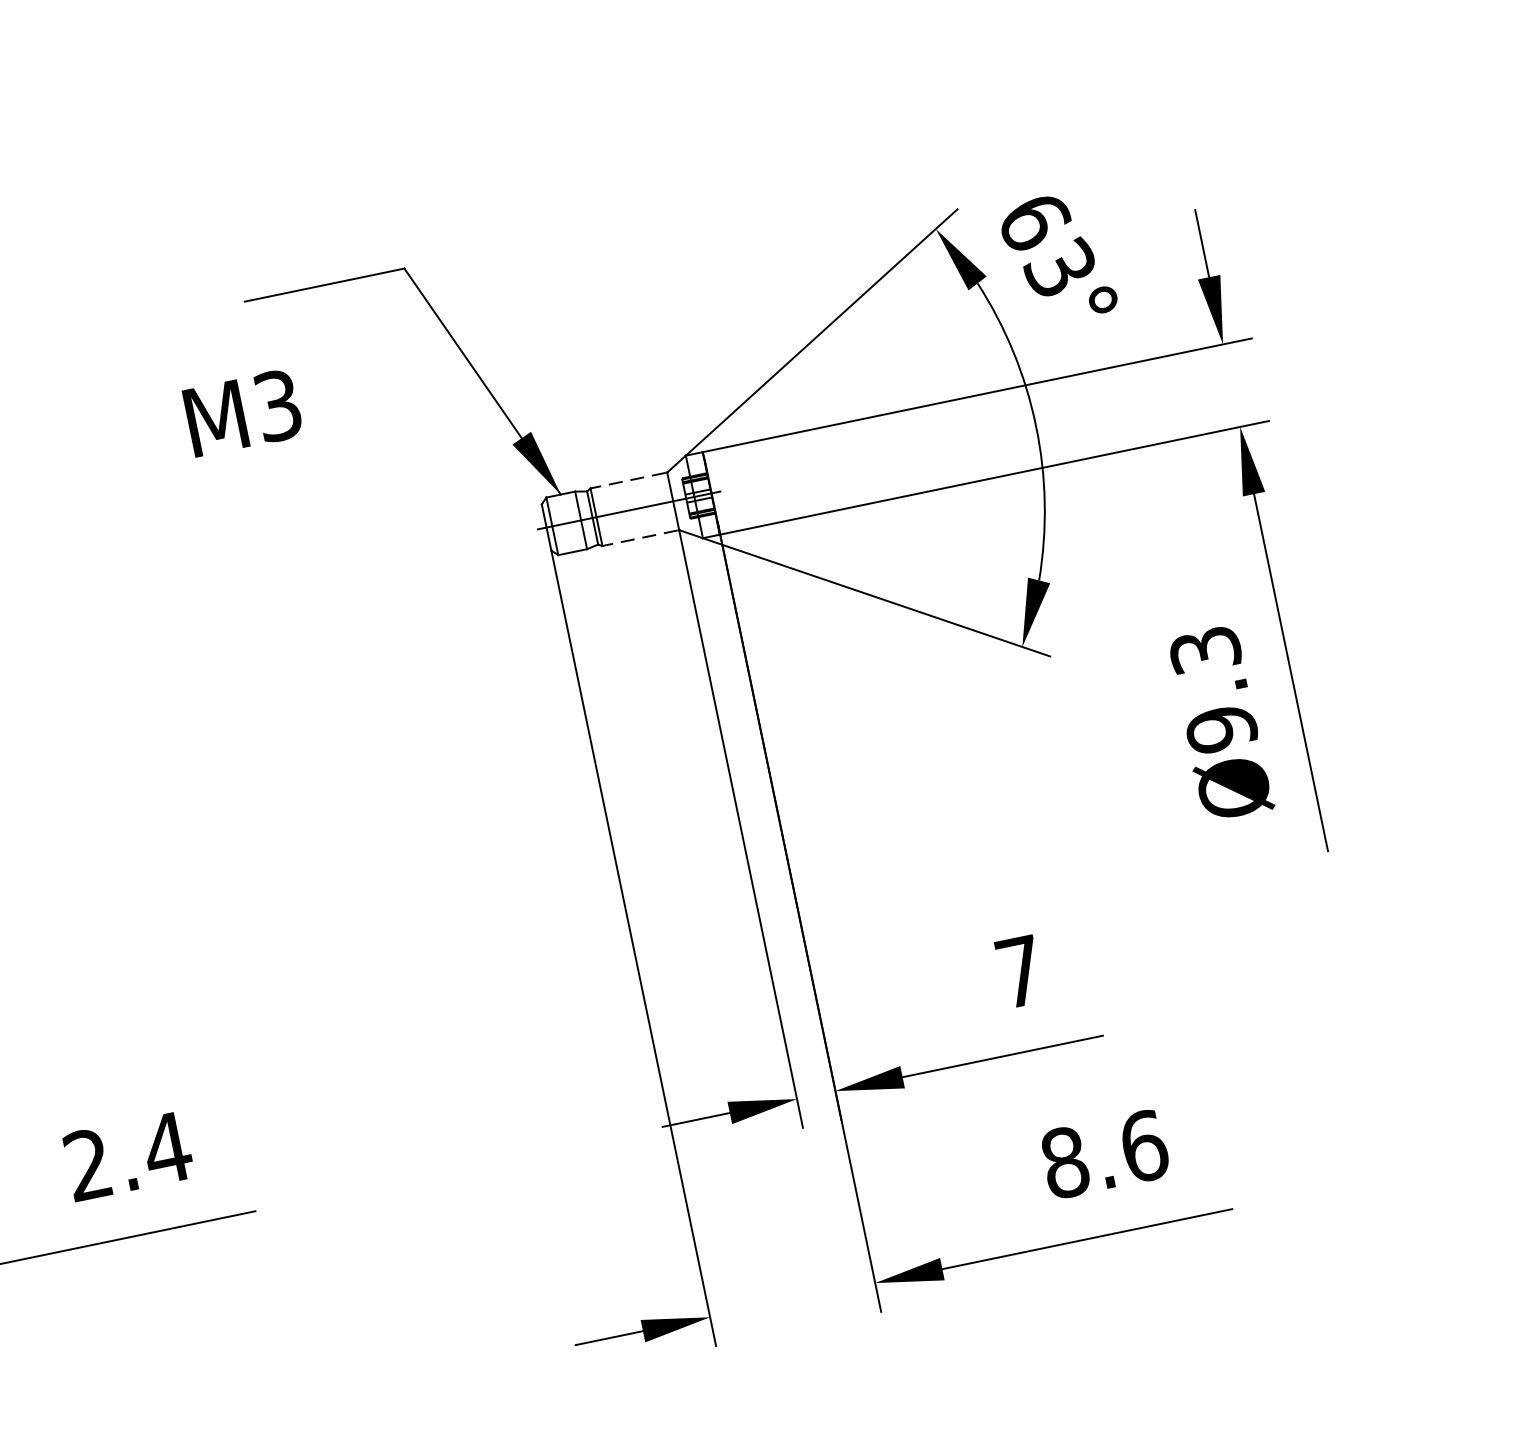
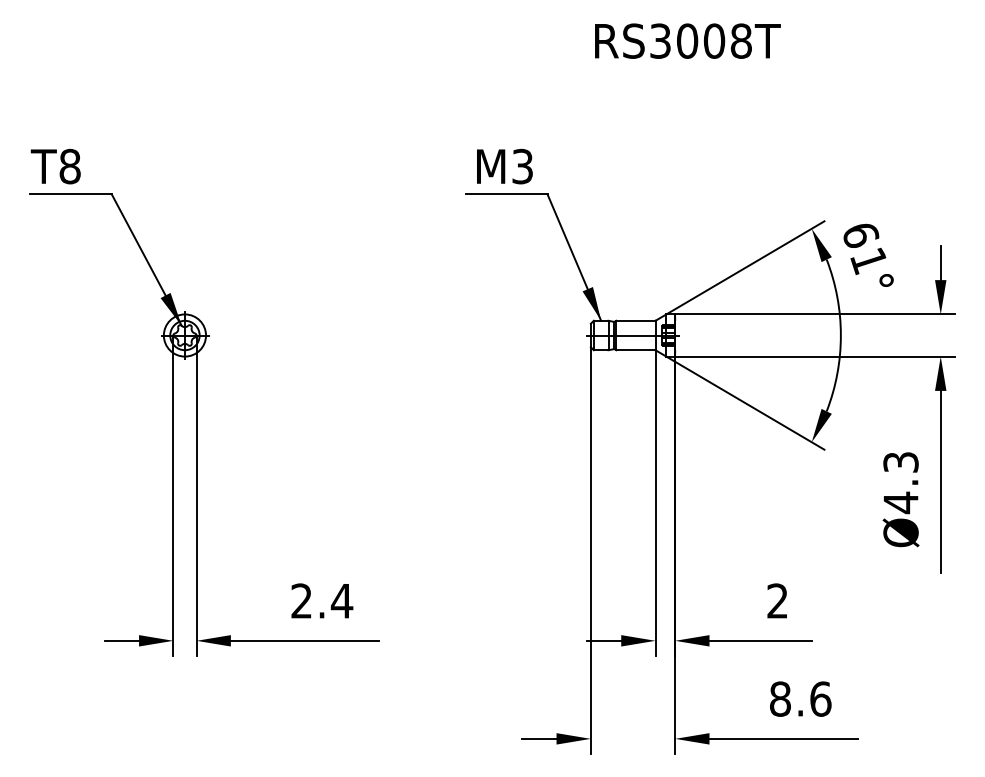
text: (1059, 268) -> (868, 260), 63° -> 61°
text: (242, 412) -> (504, 166), moved
line: (627, 480) -> (635, 320), dashed -> solid
line: (640, 538) -> (635, 350), dashed -> solid
text: (1220, 728) -> (900, 502), Ø9.3 -> Ø4.3
text: (1019, 970) -> (777, 600), 7 -> 2

